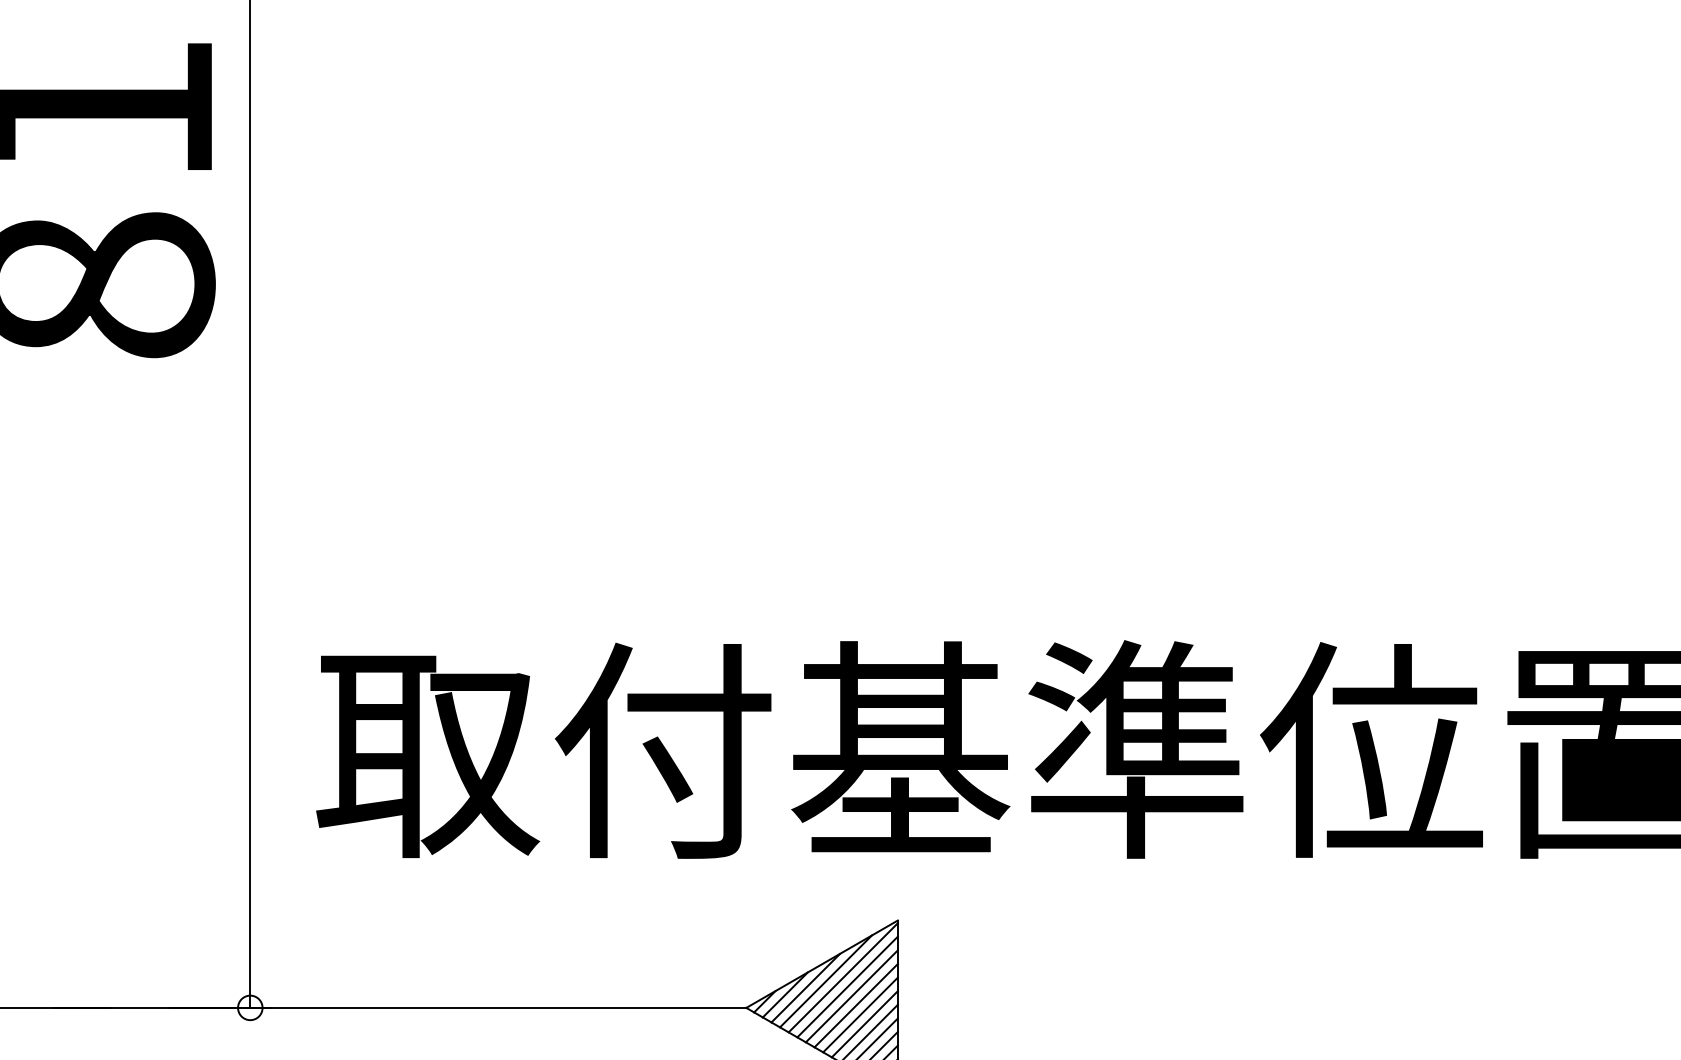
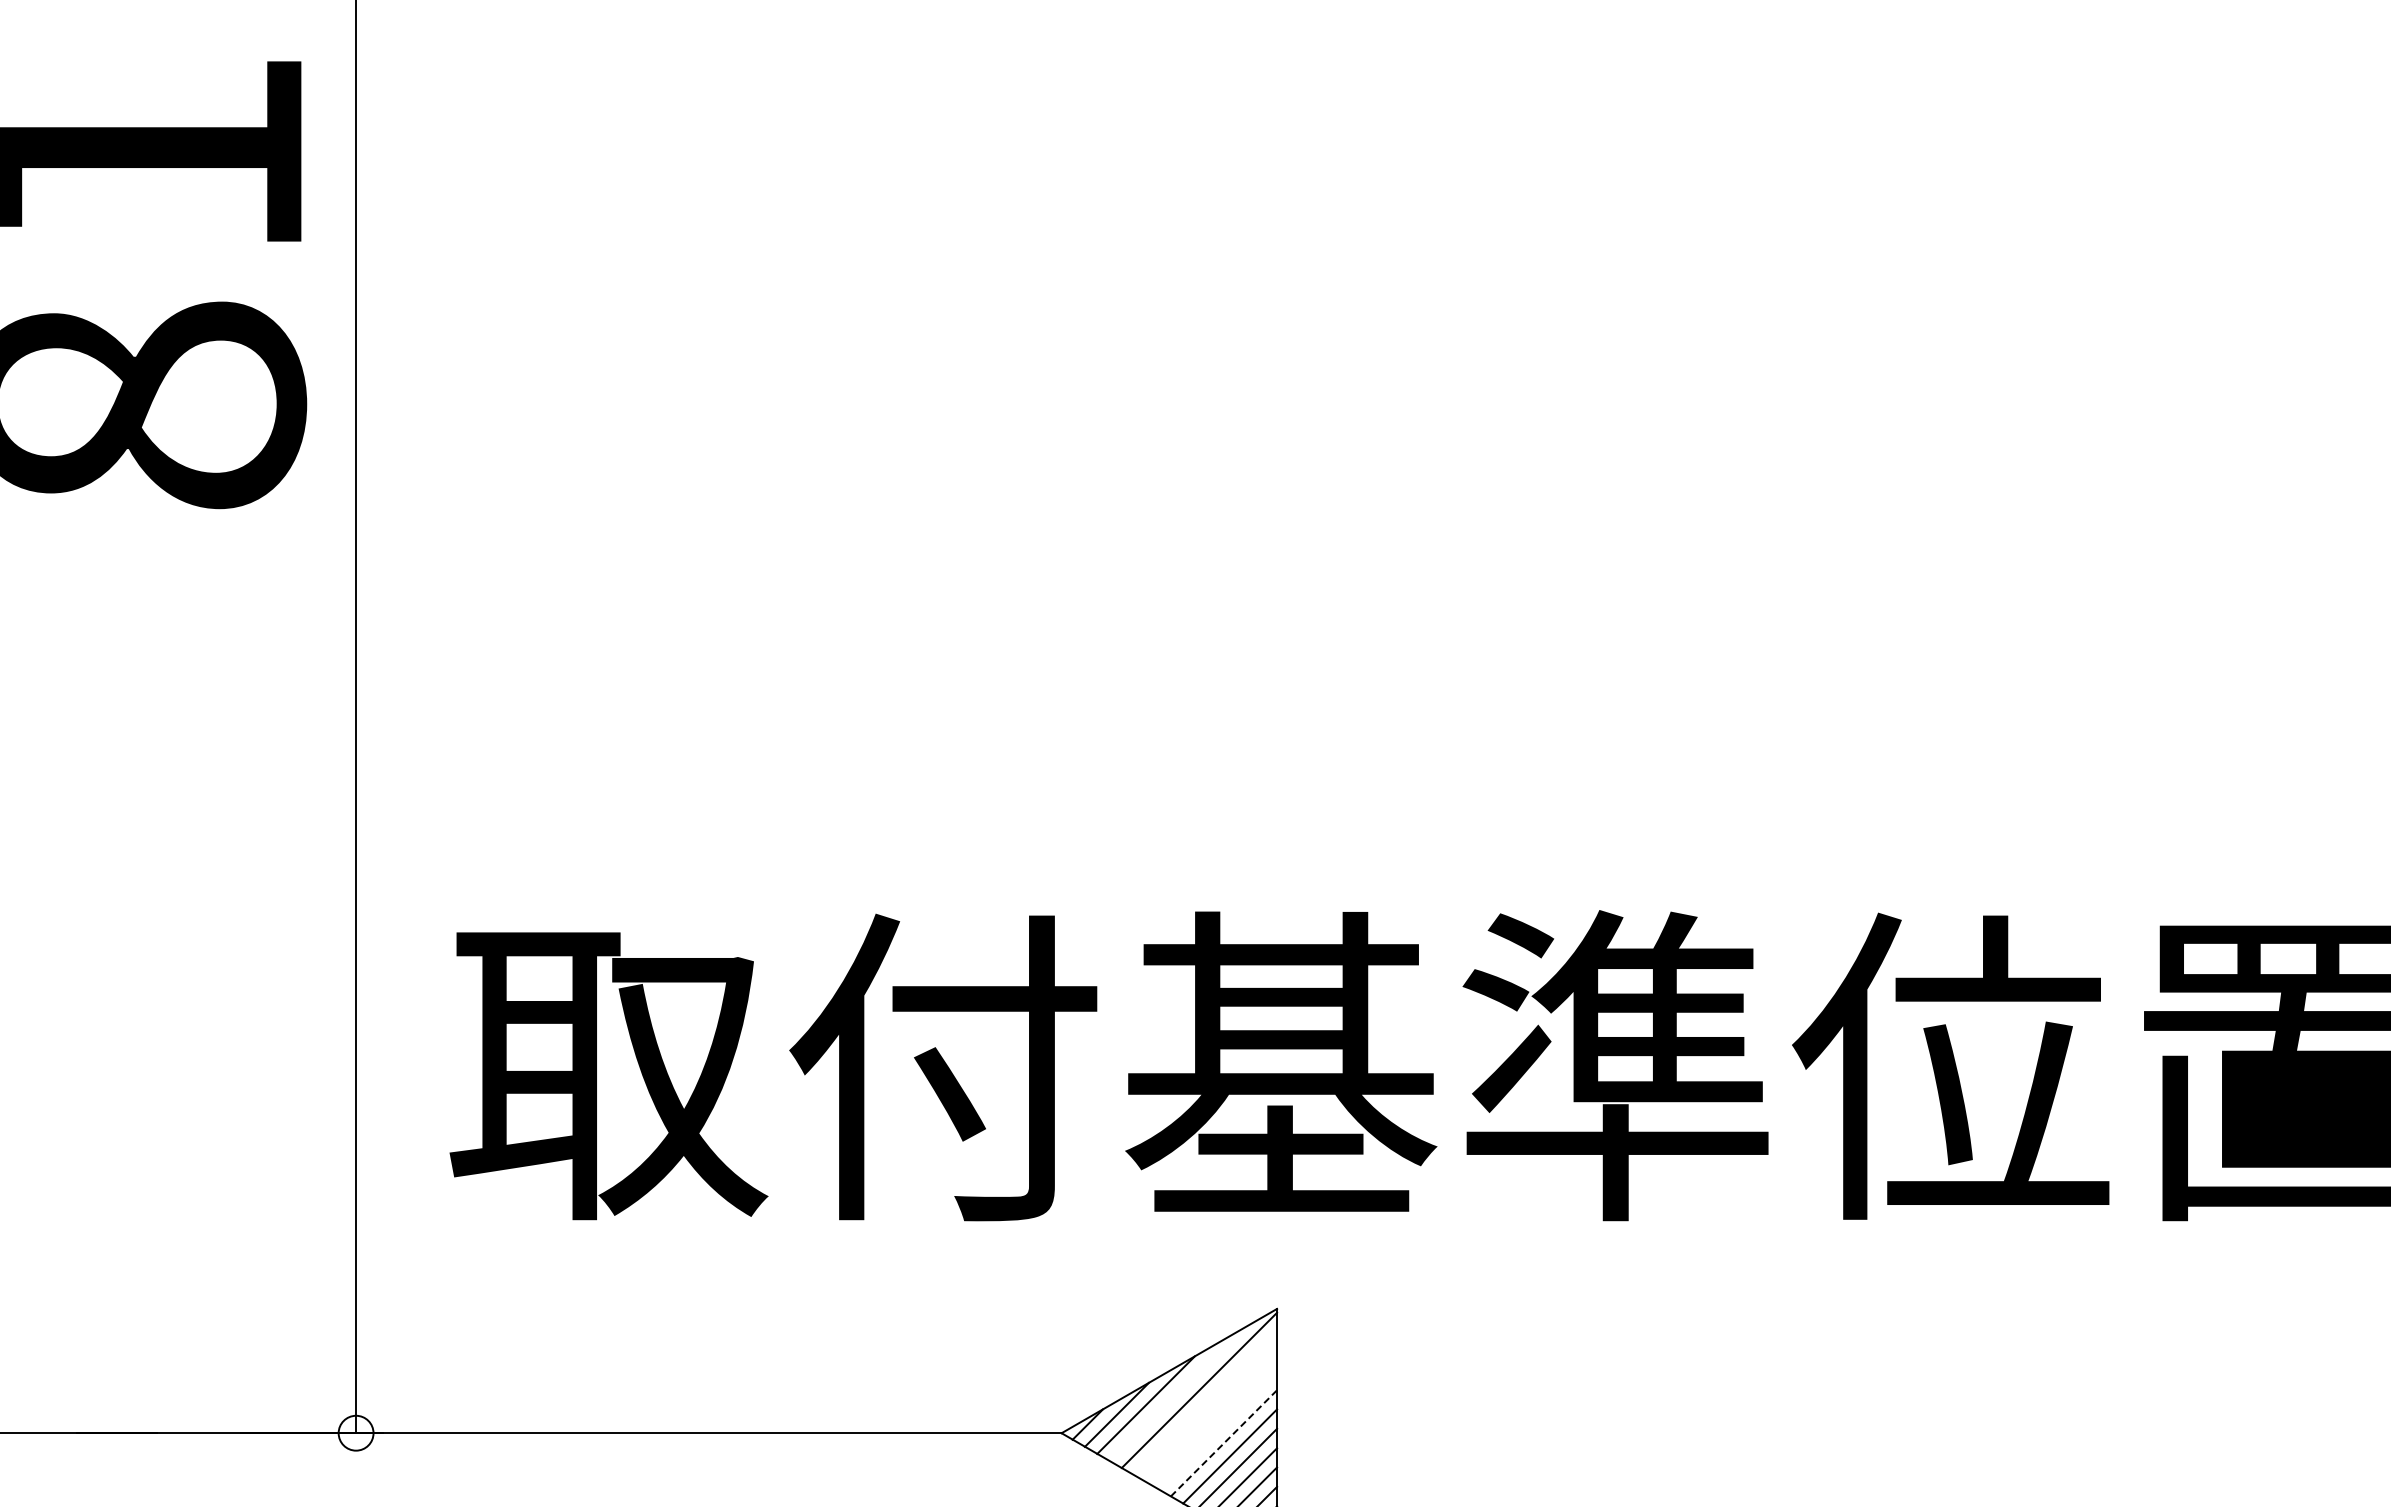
line: (825, 981) -> (1174, 1395), removed
line: (847, 987) -> (1205, 1403), removed
line: (851, 996) -> (1211, 1416), removed
line: (855, 1005) -> (1217, 1429), removed
line: (860, 1015) -> (1224, 1443), solid -> dashed

